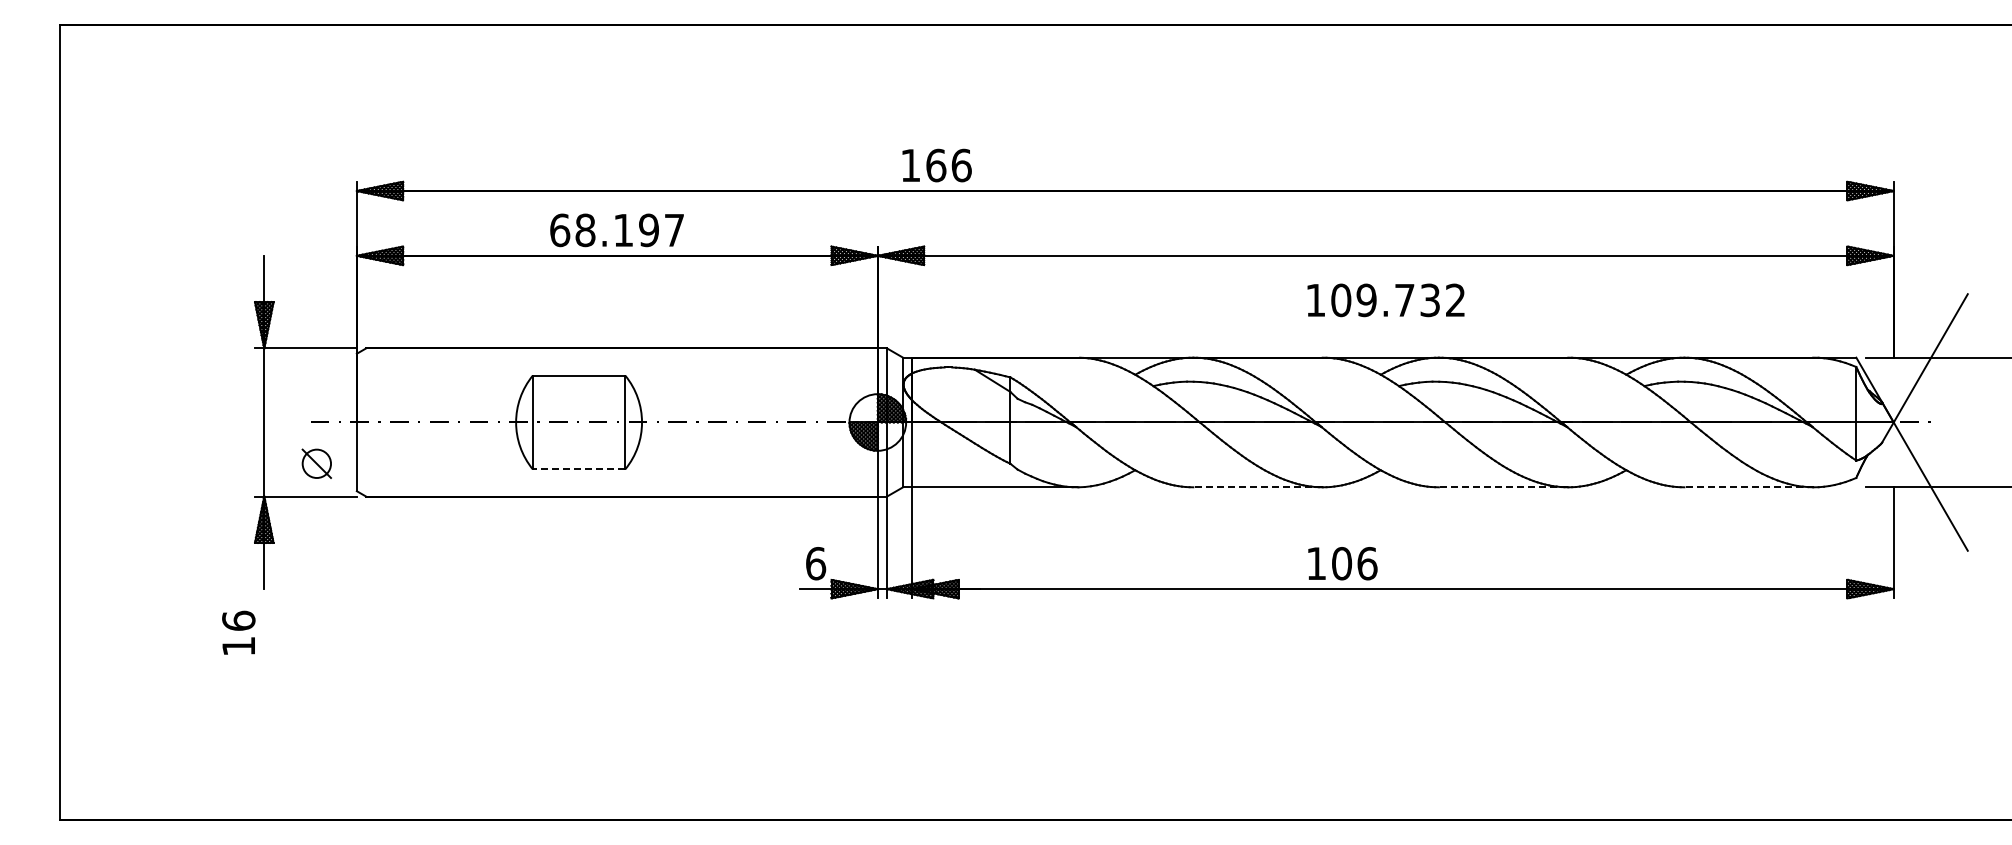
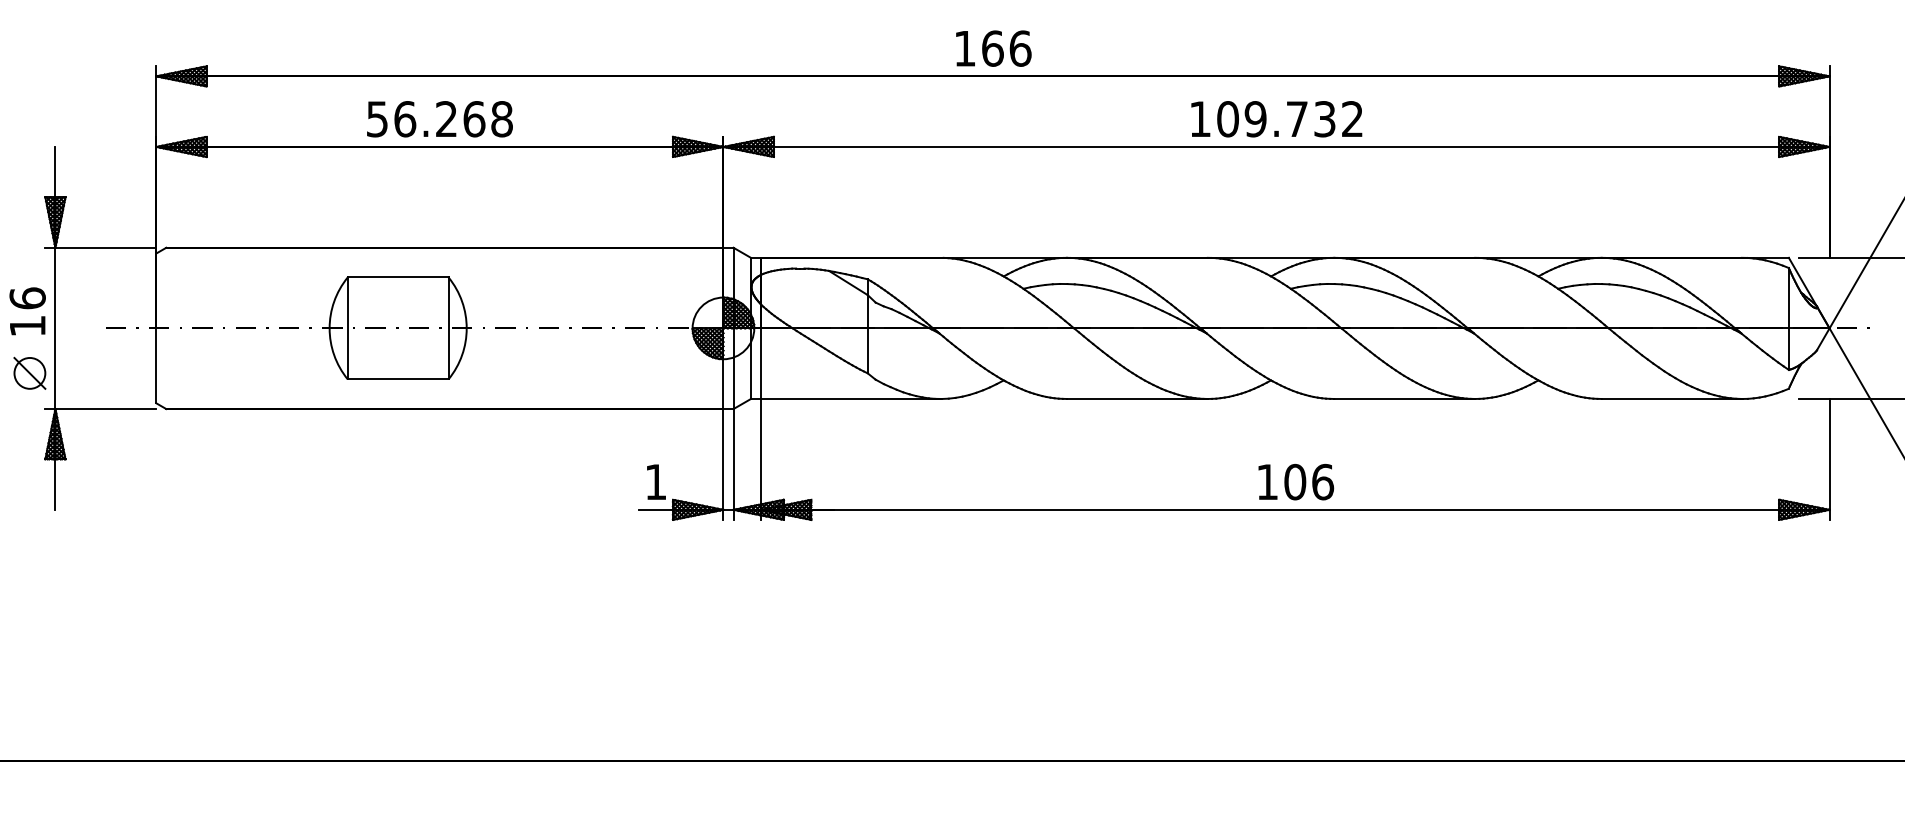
text: (936, 165) -> (993, 48), moved
text: (617, 230) -> (440, 119), 68.197 -> 56.268
text: (1385, 300) -> (1276, 119), moved
part: (316, 463) -> (29, 373), moved
line: (578, 469) -> (397, 379), dashed -> solid
line: (1258, 487) -> (1137, 399), dashed -> solid
line: (1503, 487) -> (1404, 399), dashed -> solid
line: (1749, 487) -> (1672, 399), dashed -> solid
text: (816, 563) -> (656, 481), 6 -> 1
text: (1342, 563) -> (1295, 481), moved
text: (238, 632) -> (27, 311), moved

